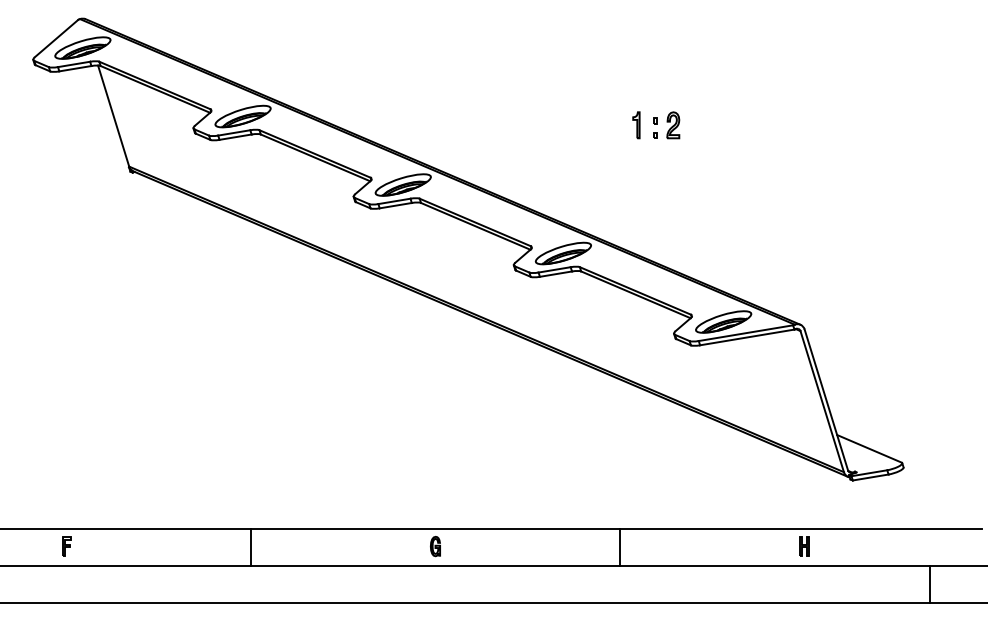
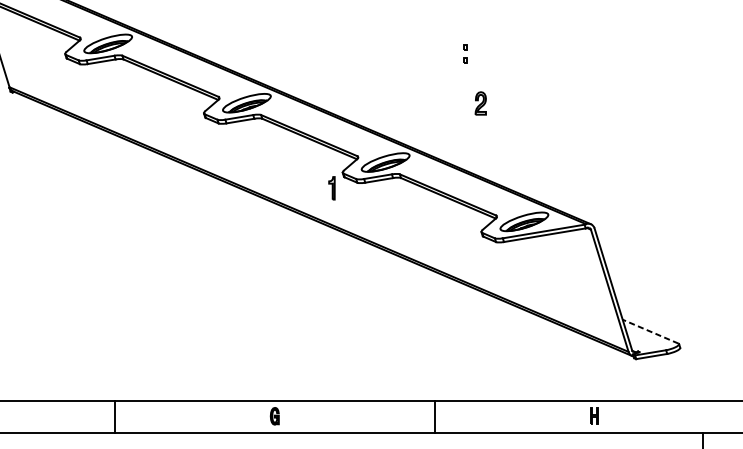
part: (636, 125) -> (332, 188), moved
part: (673, 125) -> (480, 103), moved
line: (868, 448) -> (649, 331), solid -> dashed

